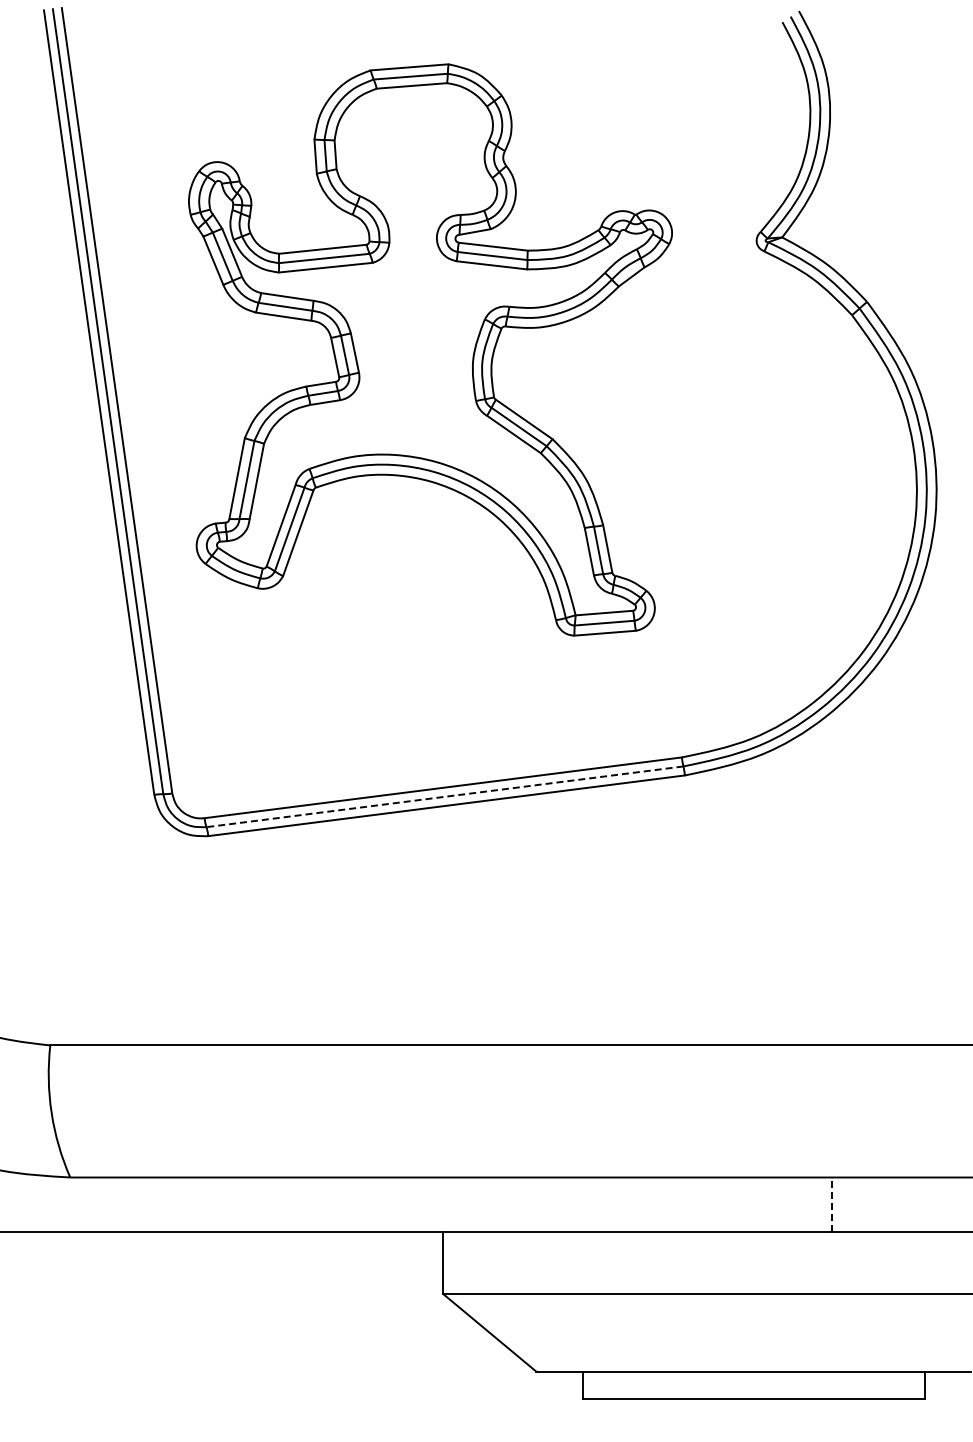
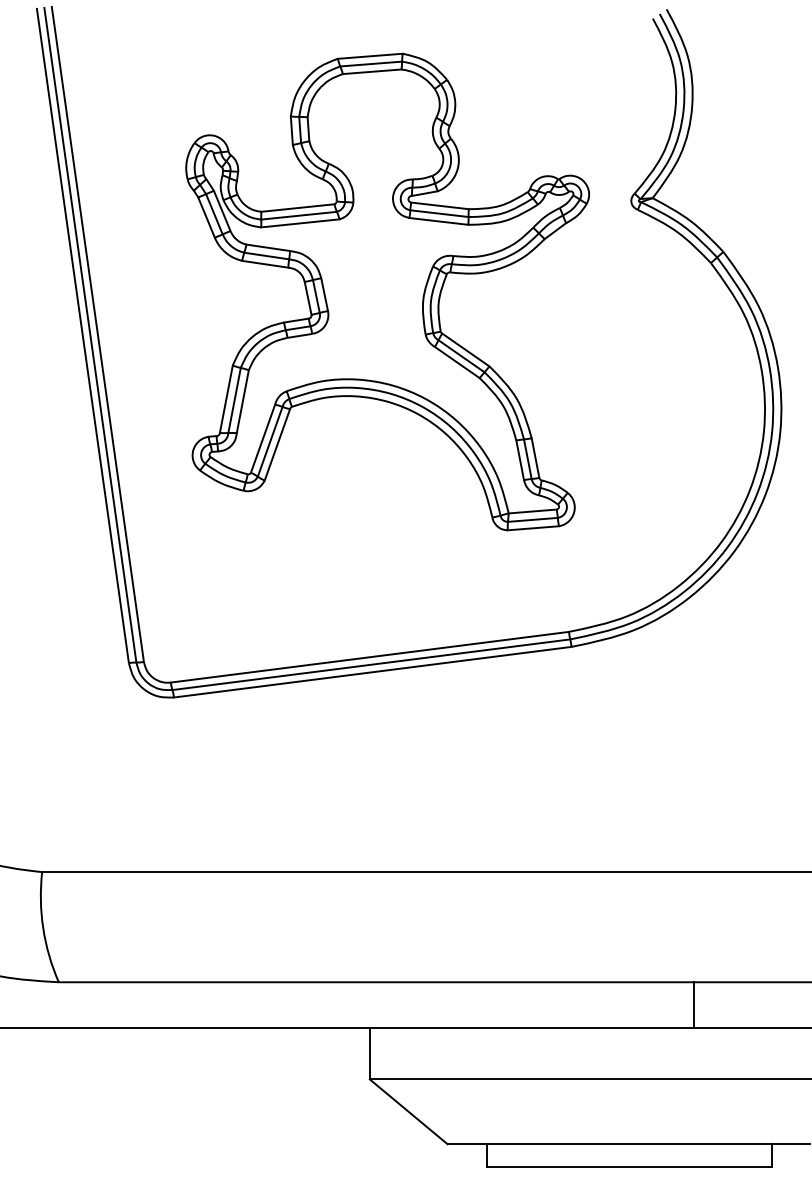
part: (430, 349) -> (387, 291), moved
line: (444, 796) -> (370, 664), dashed -> solid
line: (831, 1204) -> (693, 1004), dashed -> solid

